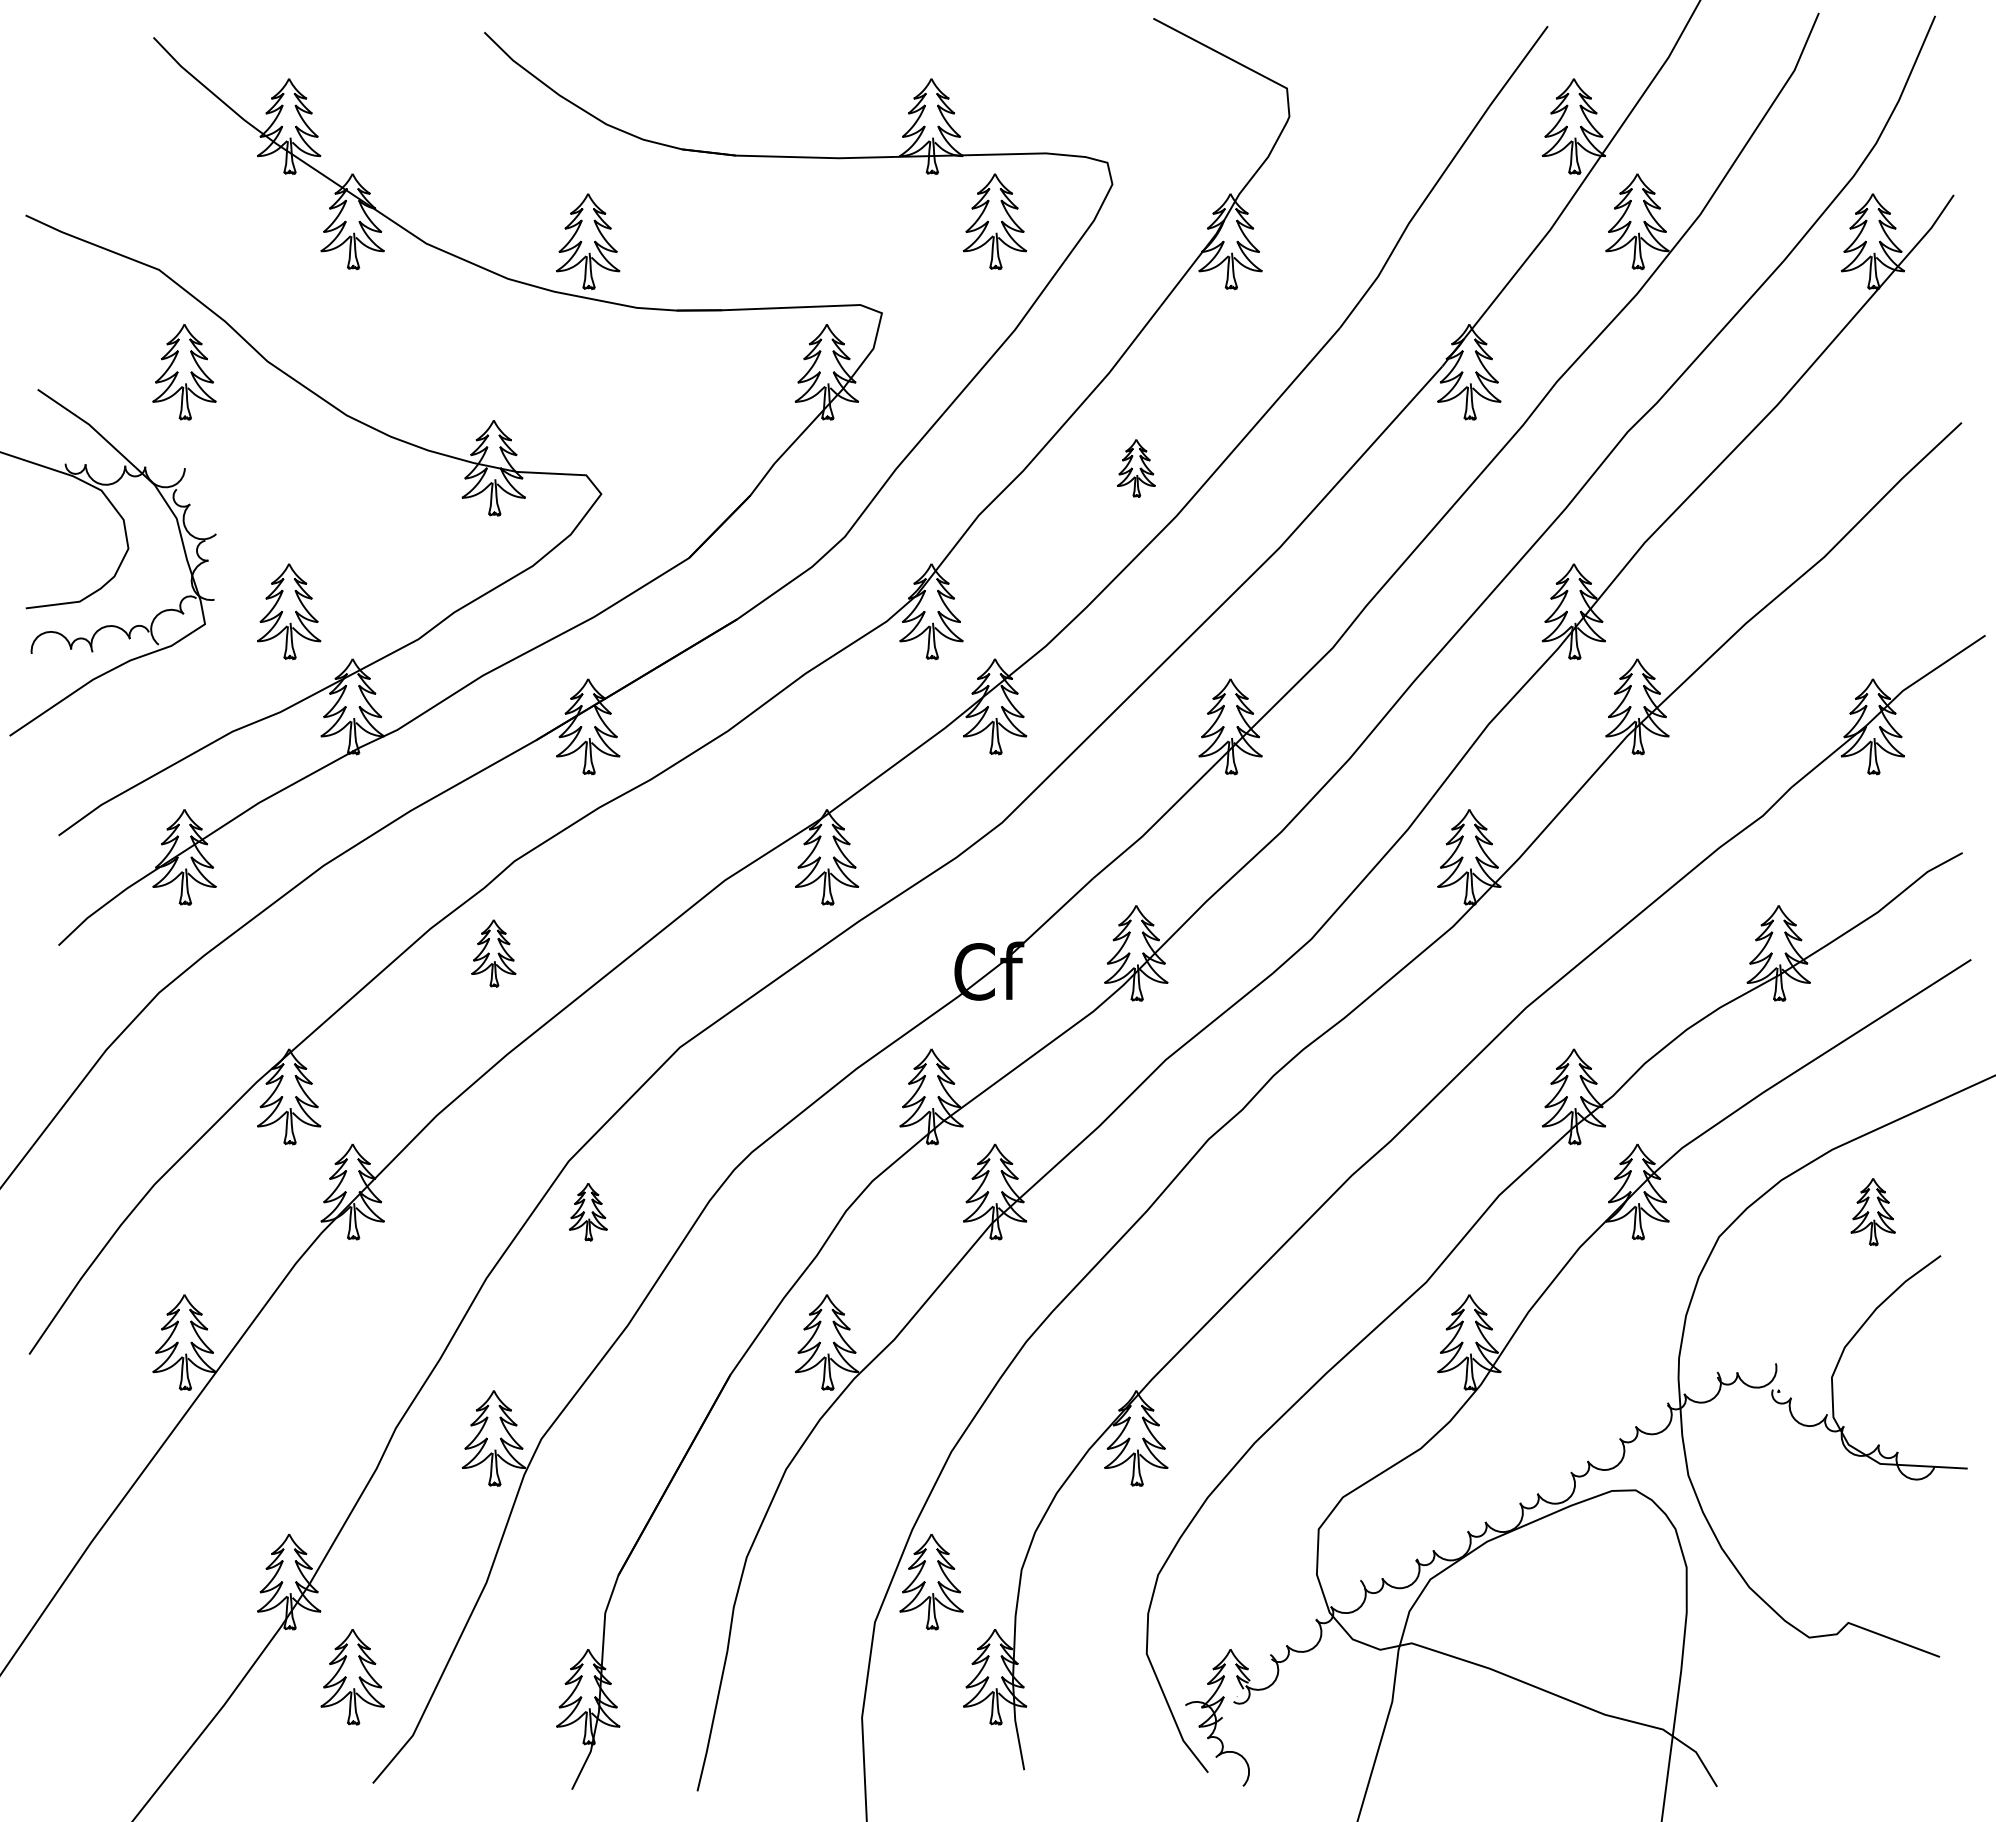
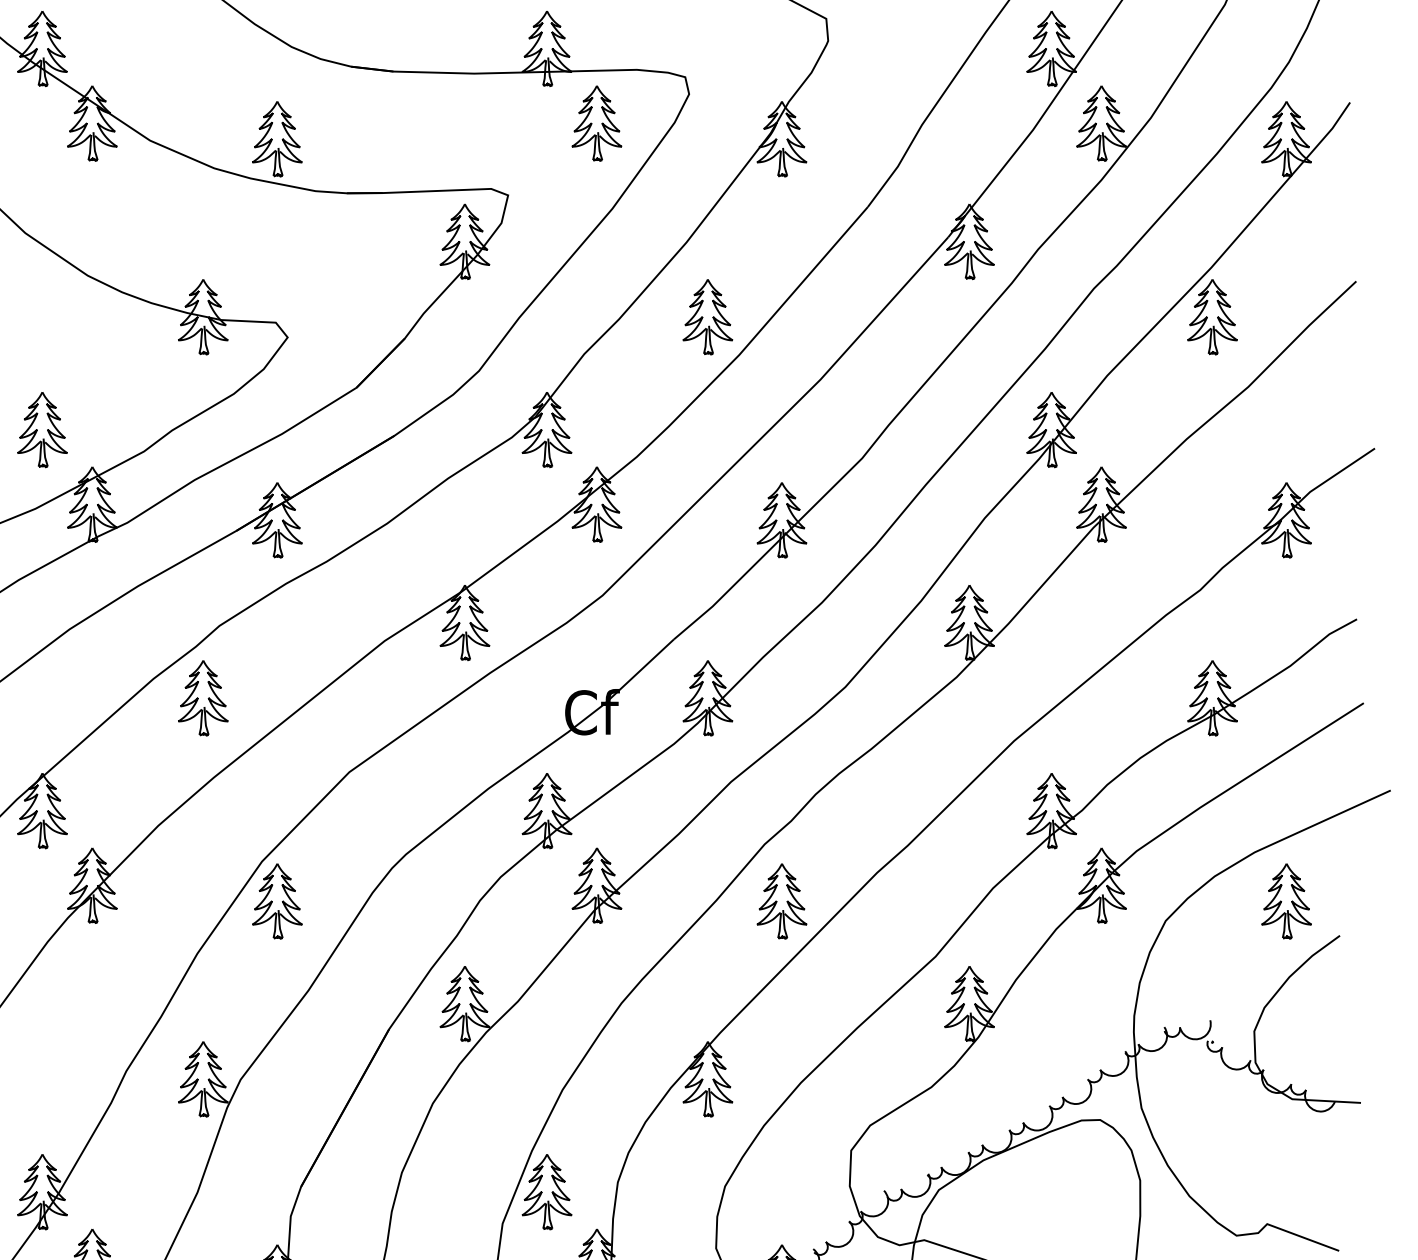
part: (1136, 468) -> (708, 317), size x1.67
part: (1778, 468) -> (1212, 317), added
part: (493, 953) -> (202, 698), size x1.43
part: (588, 1211) -> (277, 900), size x1.67
part: (1230, 1211) -> (781, 900), added
part: (1873, 1211) -> (1286, 900), size x1.43

